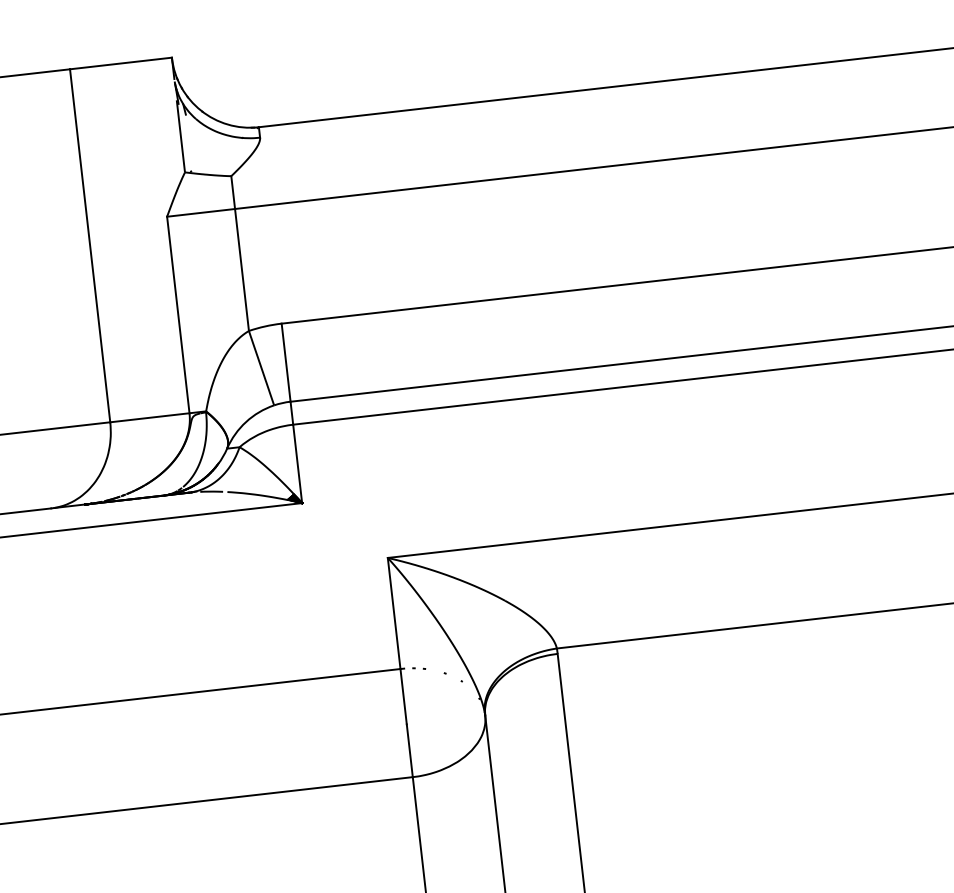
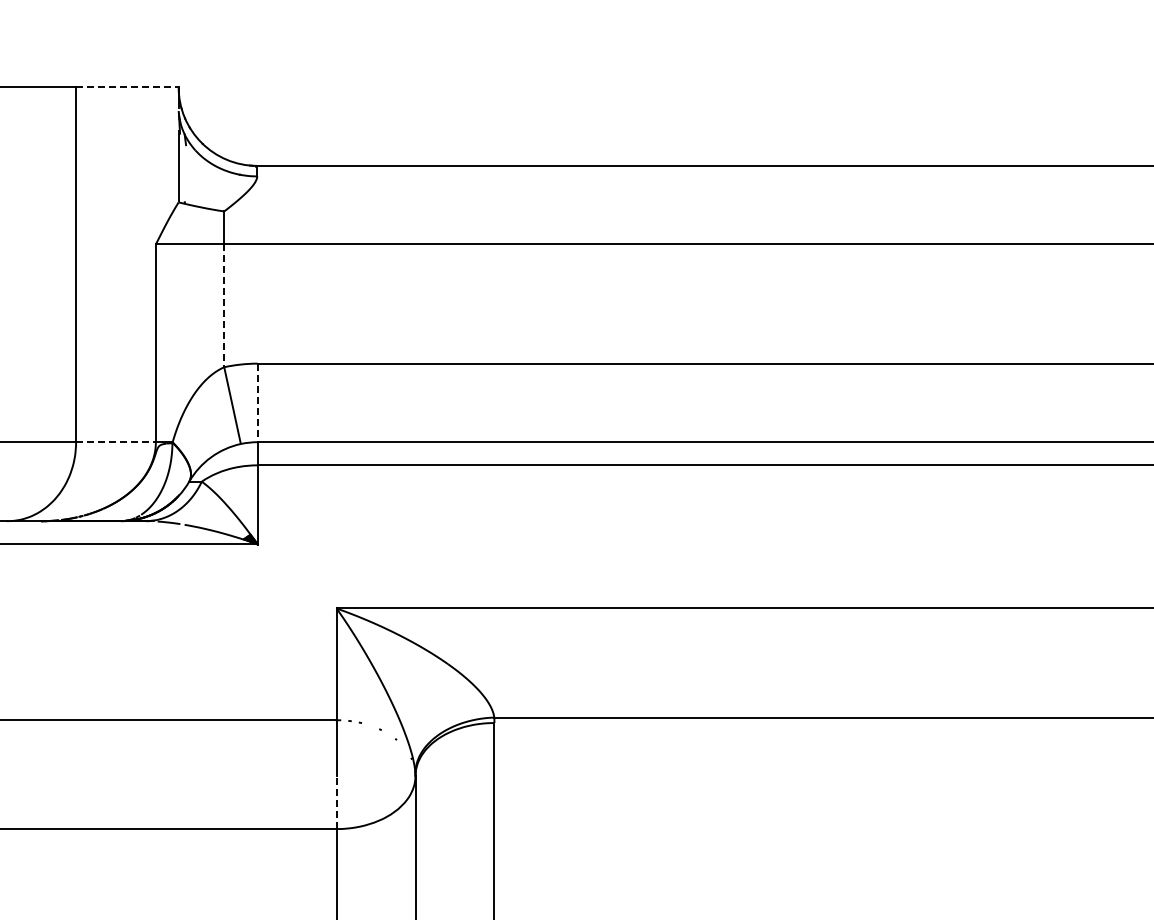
line: (121, 63) -> (127, 86), solid -> dashed
line: (242, 270) -> (224, 306), solid -> dashed
line: (286, 363) -> (257, 403), solid -> dashed
line: (150, 417) -> (116, 442), solid -> dashed
line: (409, 750) -> (336, 802), solid -> dashed

